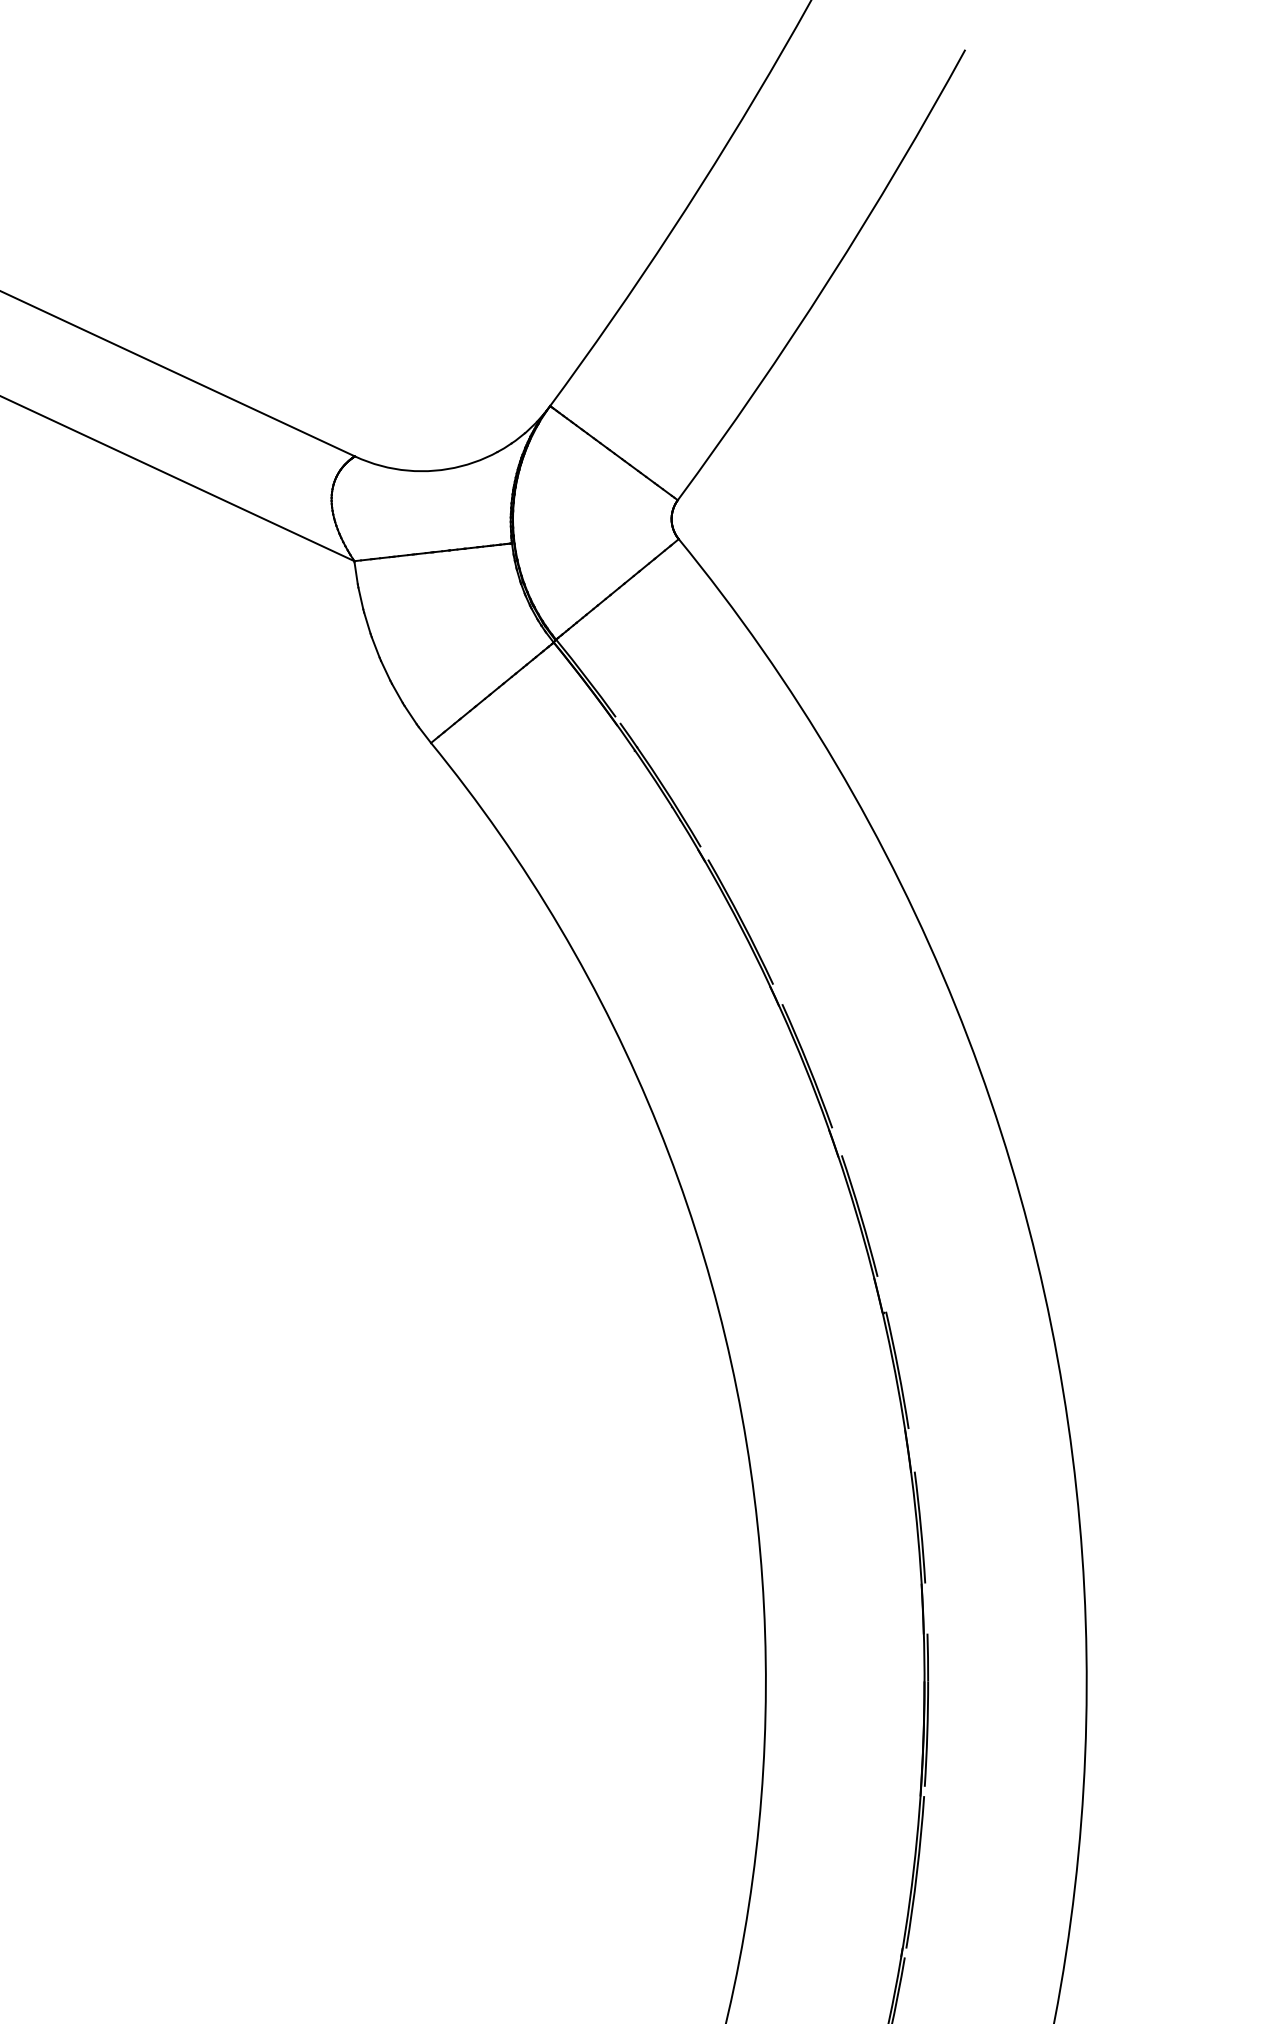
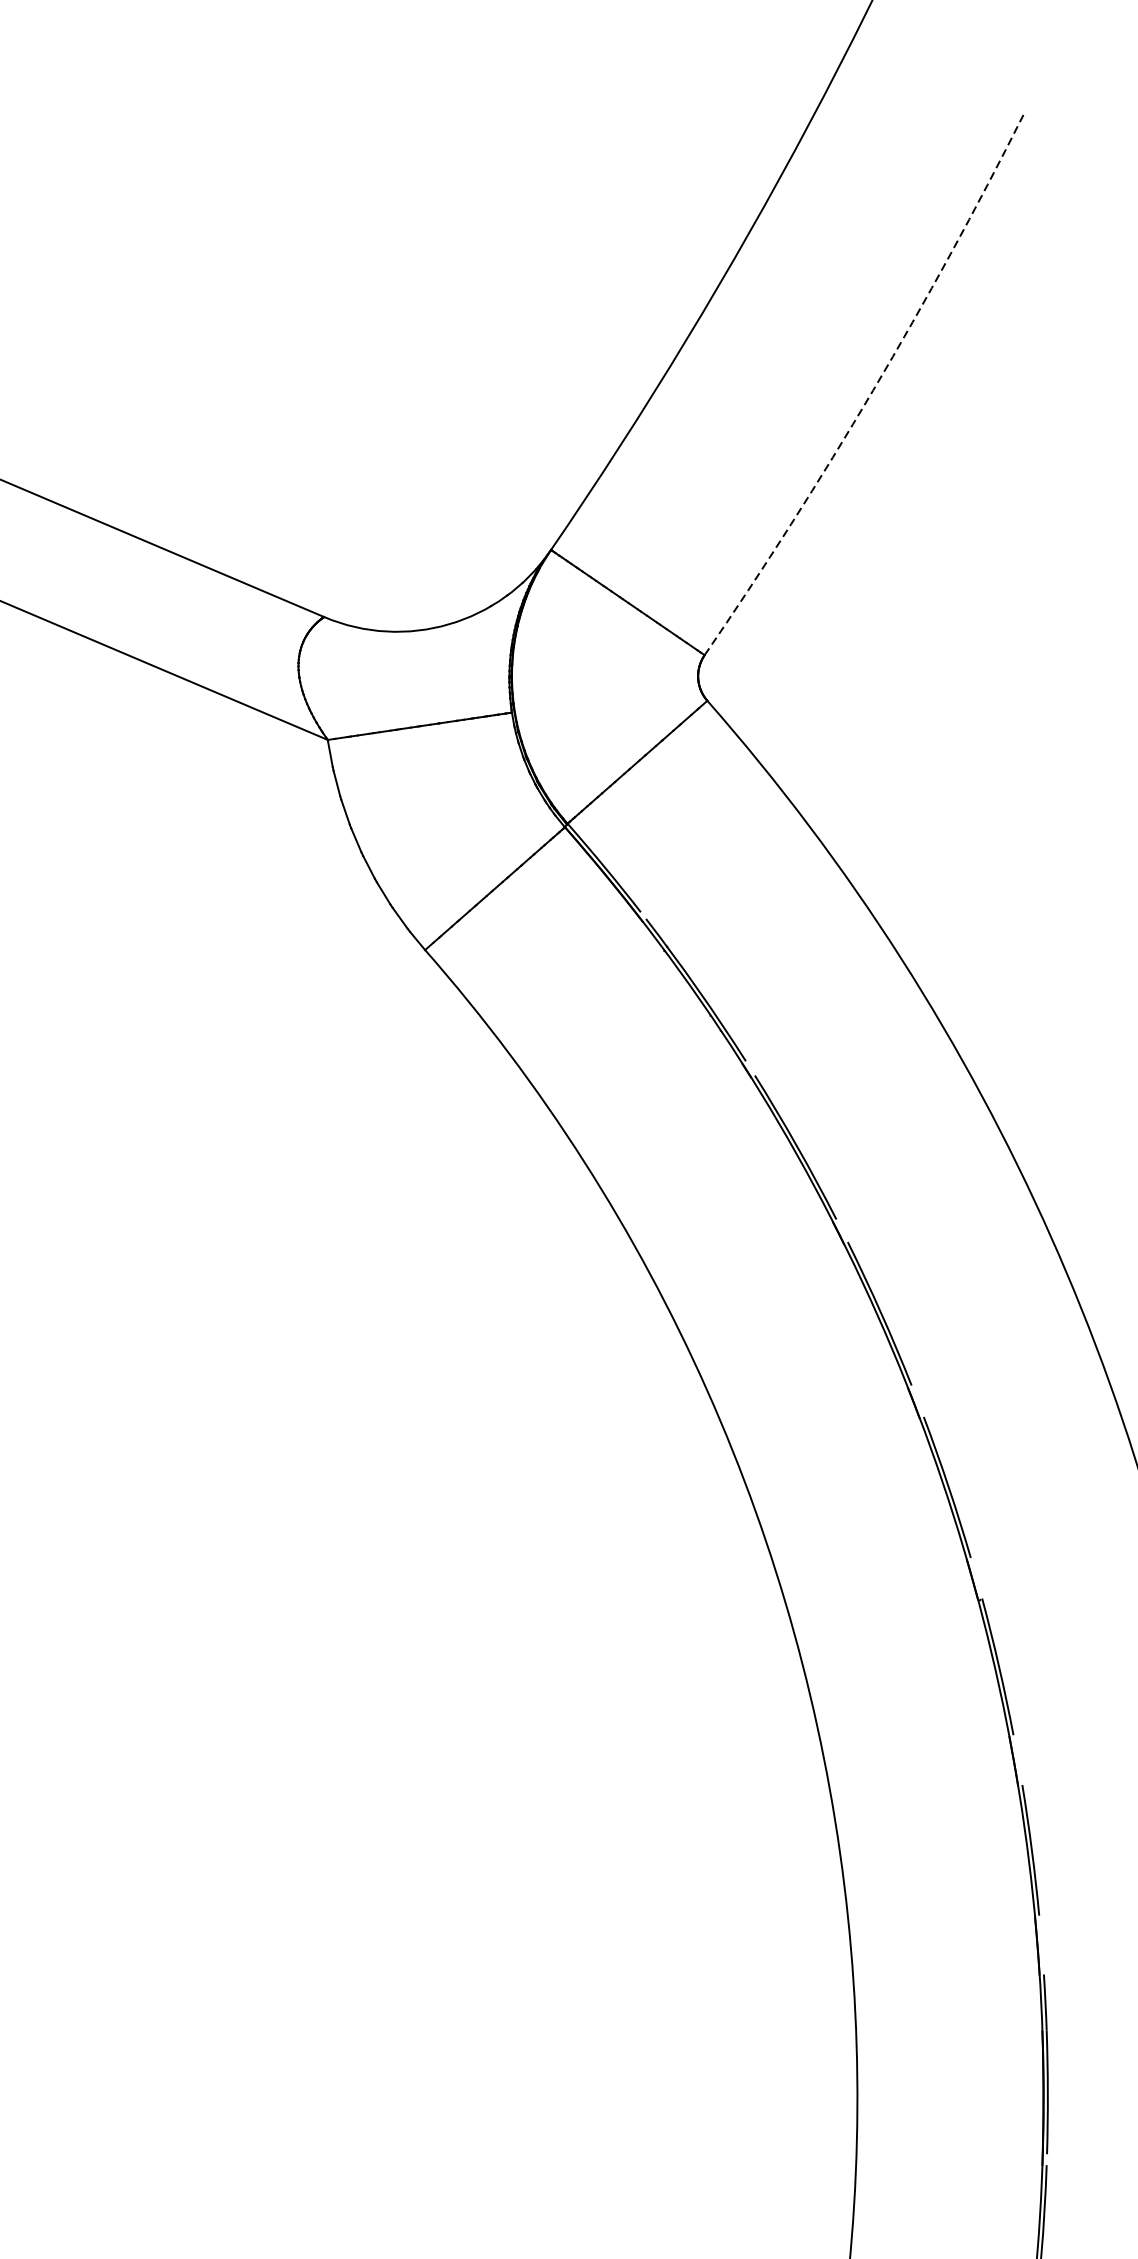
arc: (829, 279) -> (873, 390), solid -> dashed

